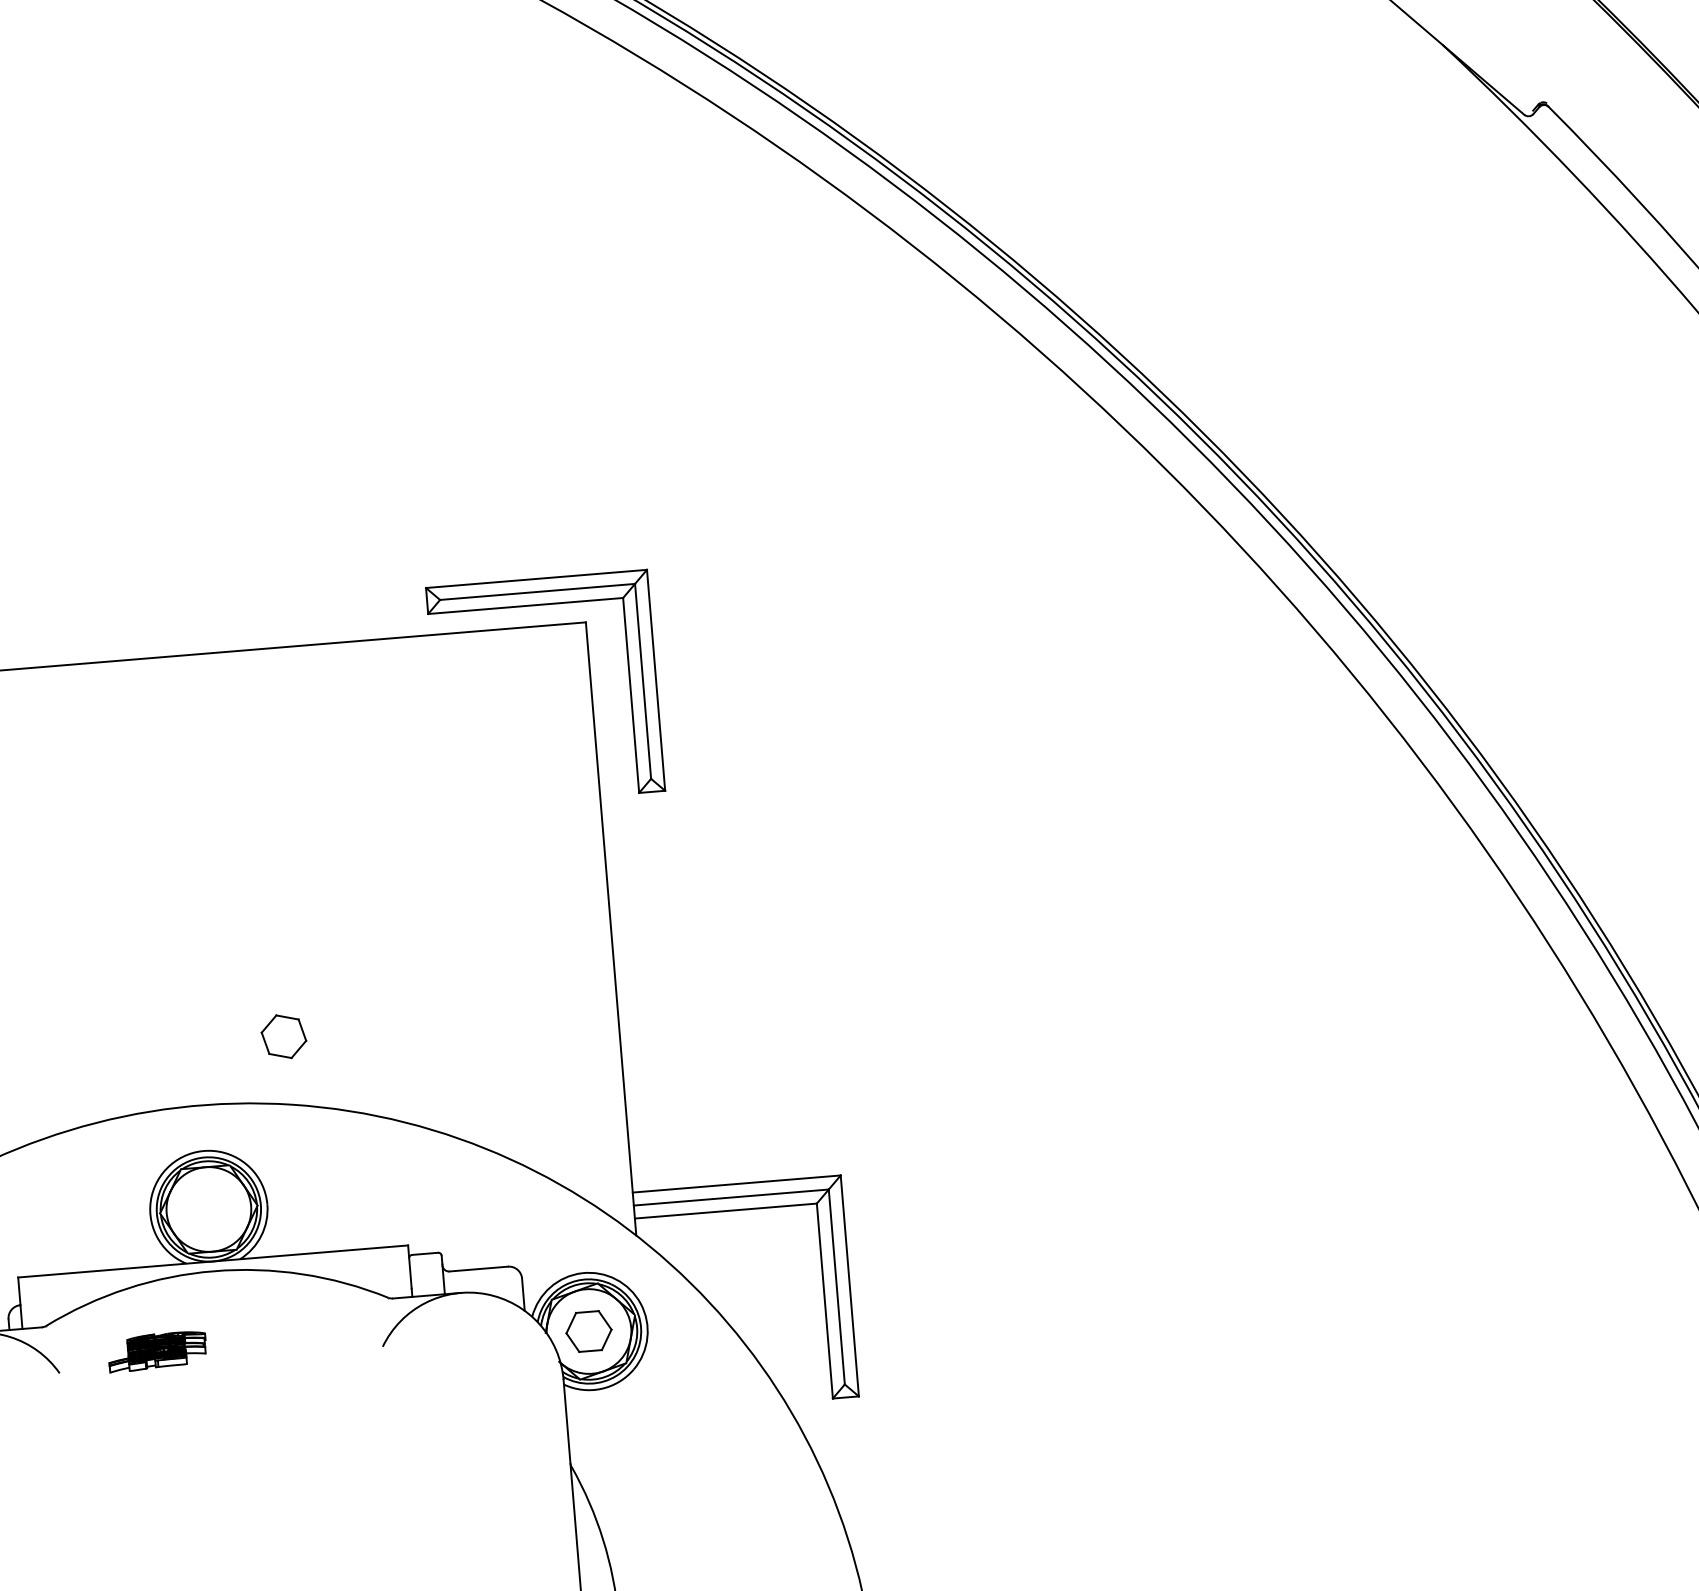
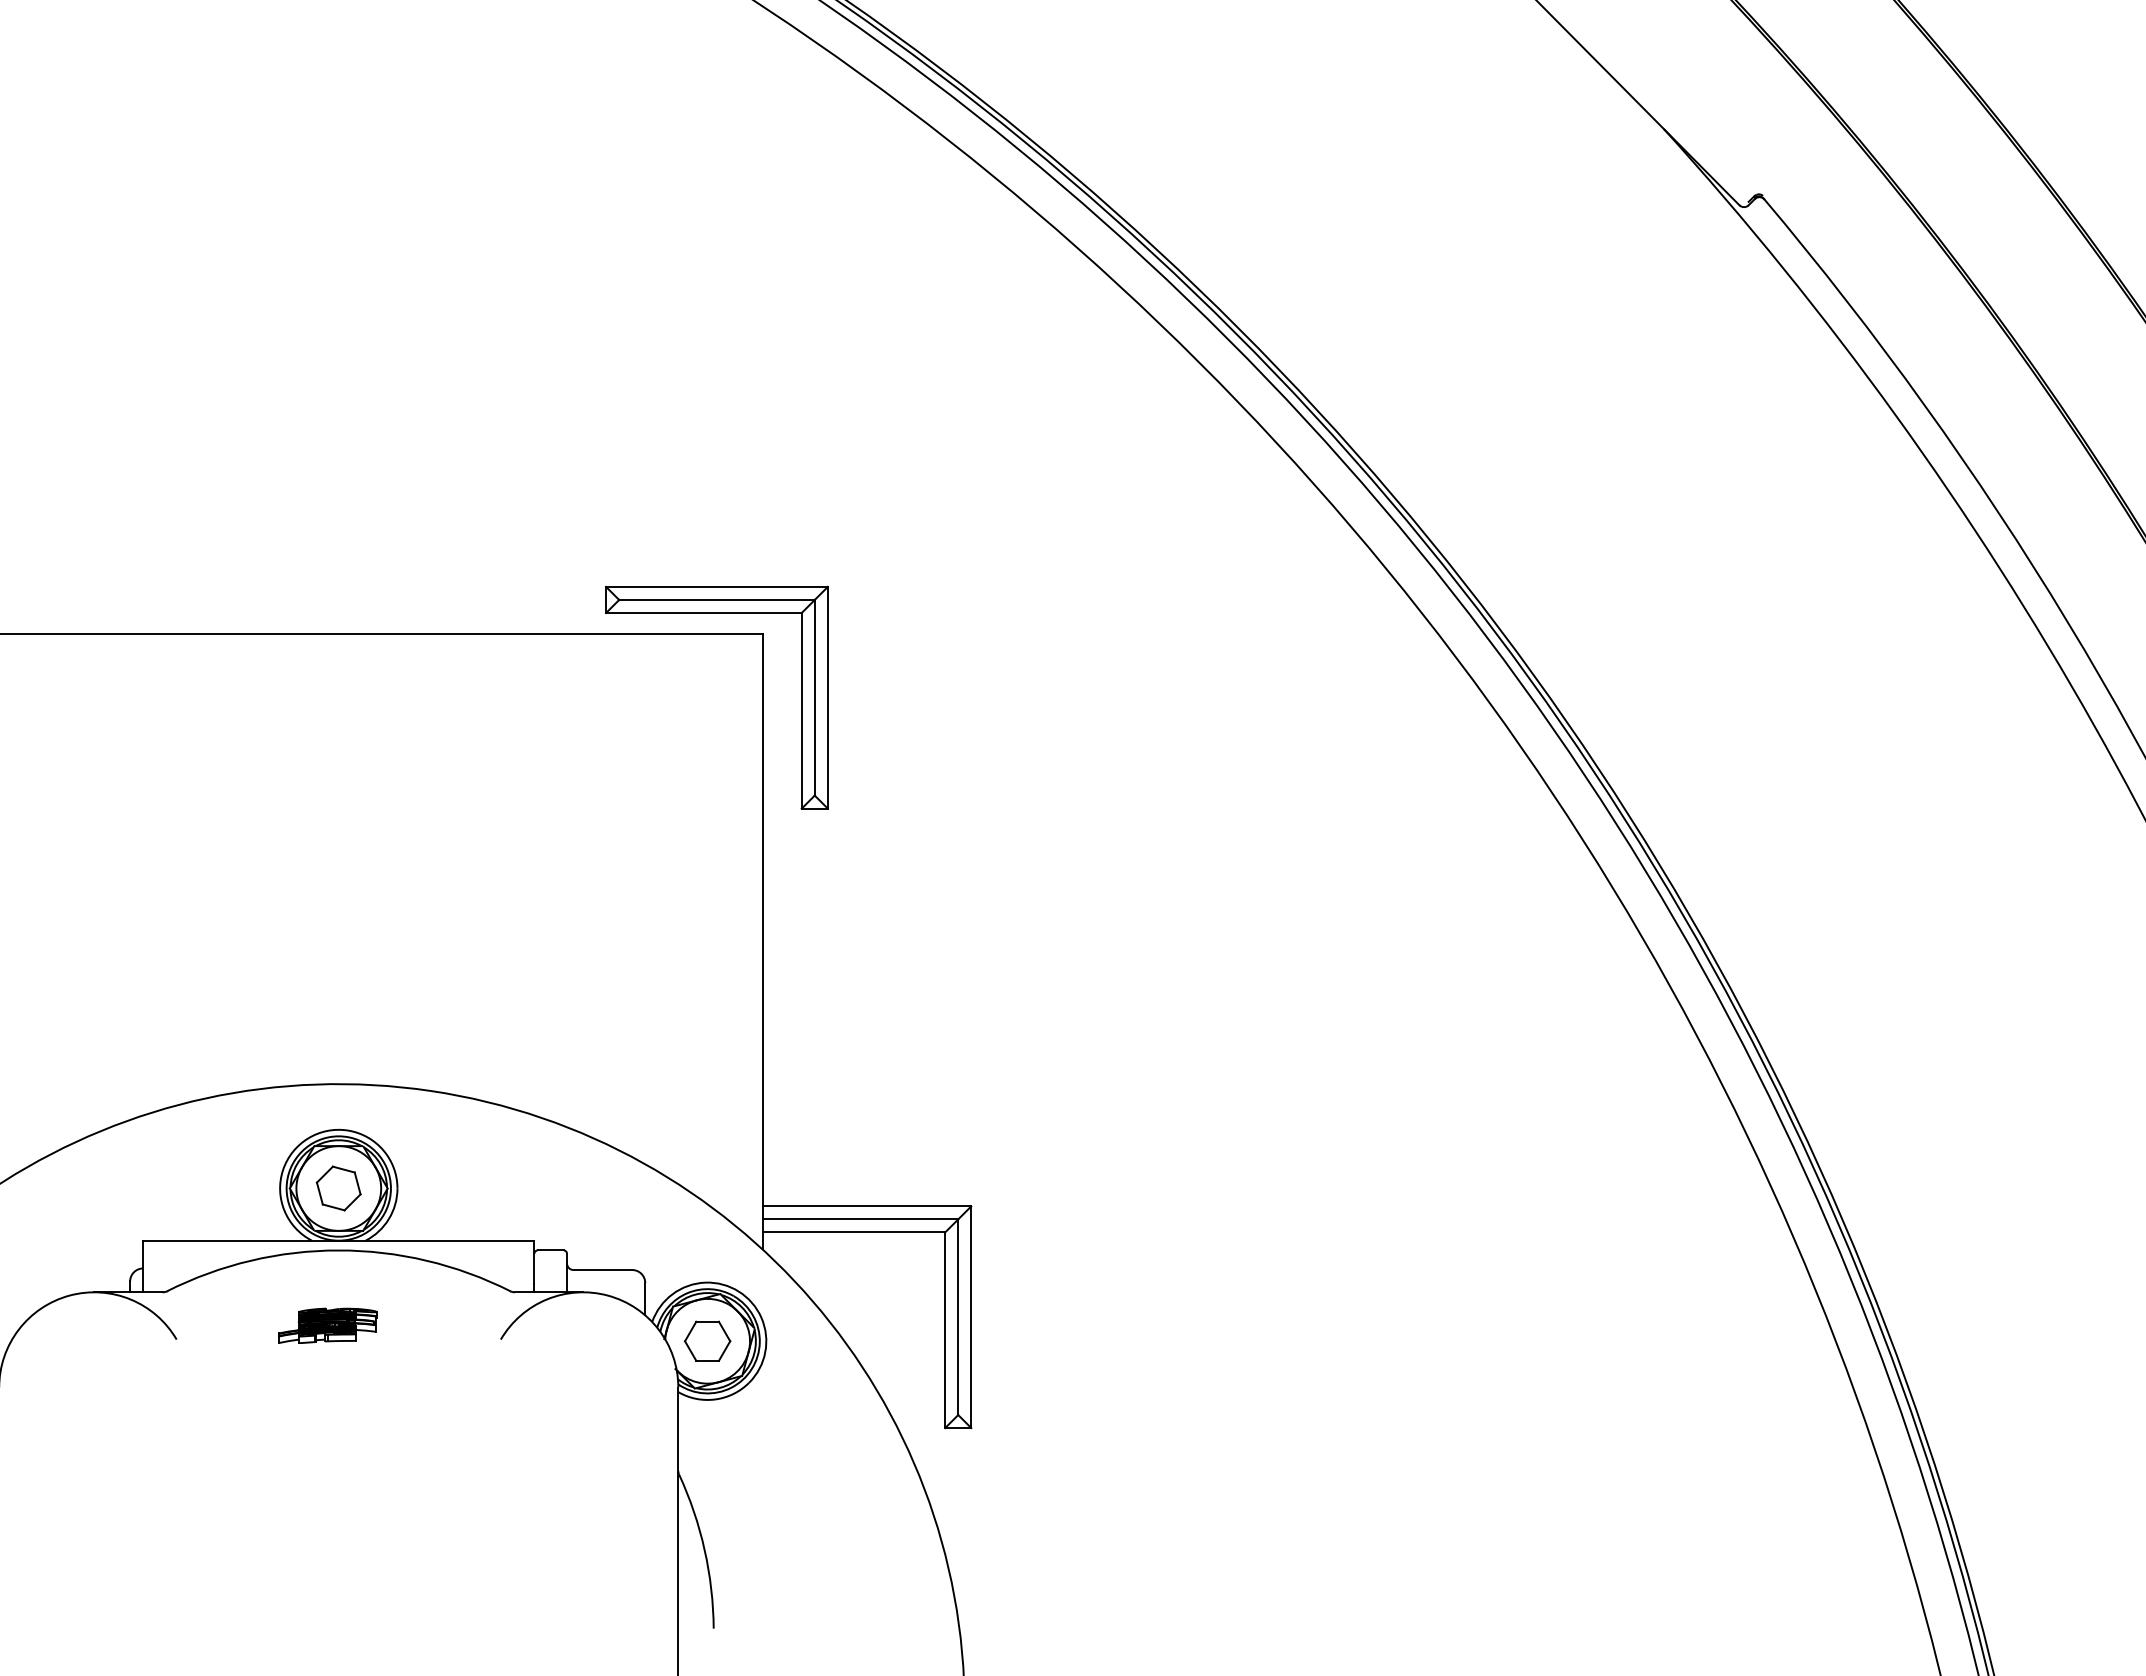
part: (283, 1036) -> (338, 1188), moved
part: (157, 1351) -> (327, 1325), moved

